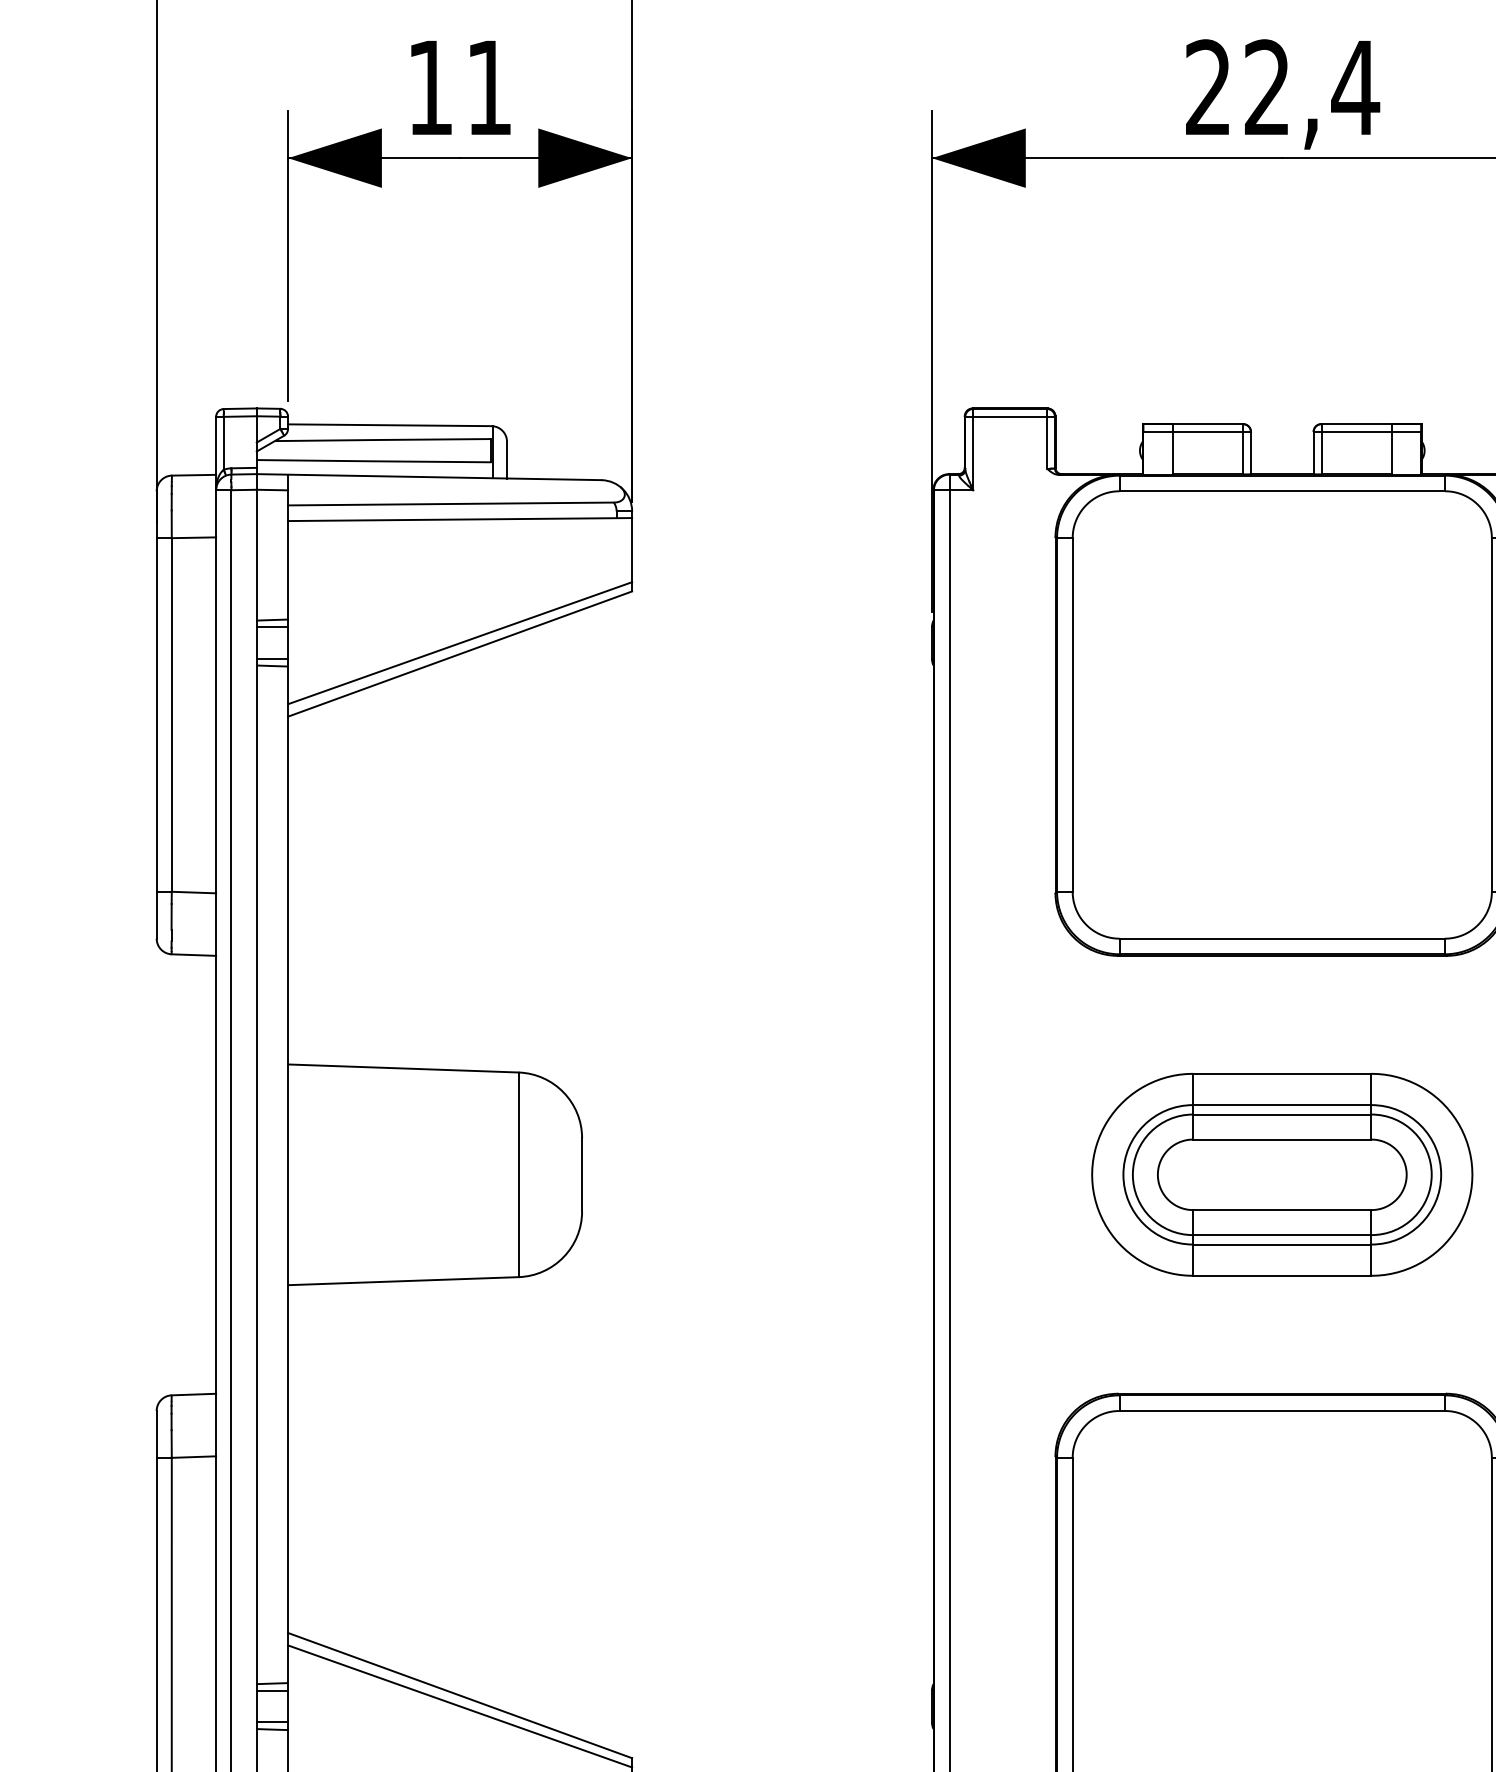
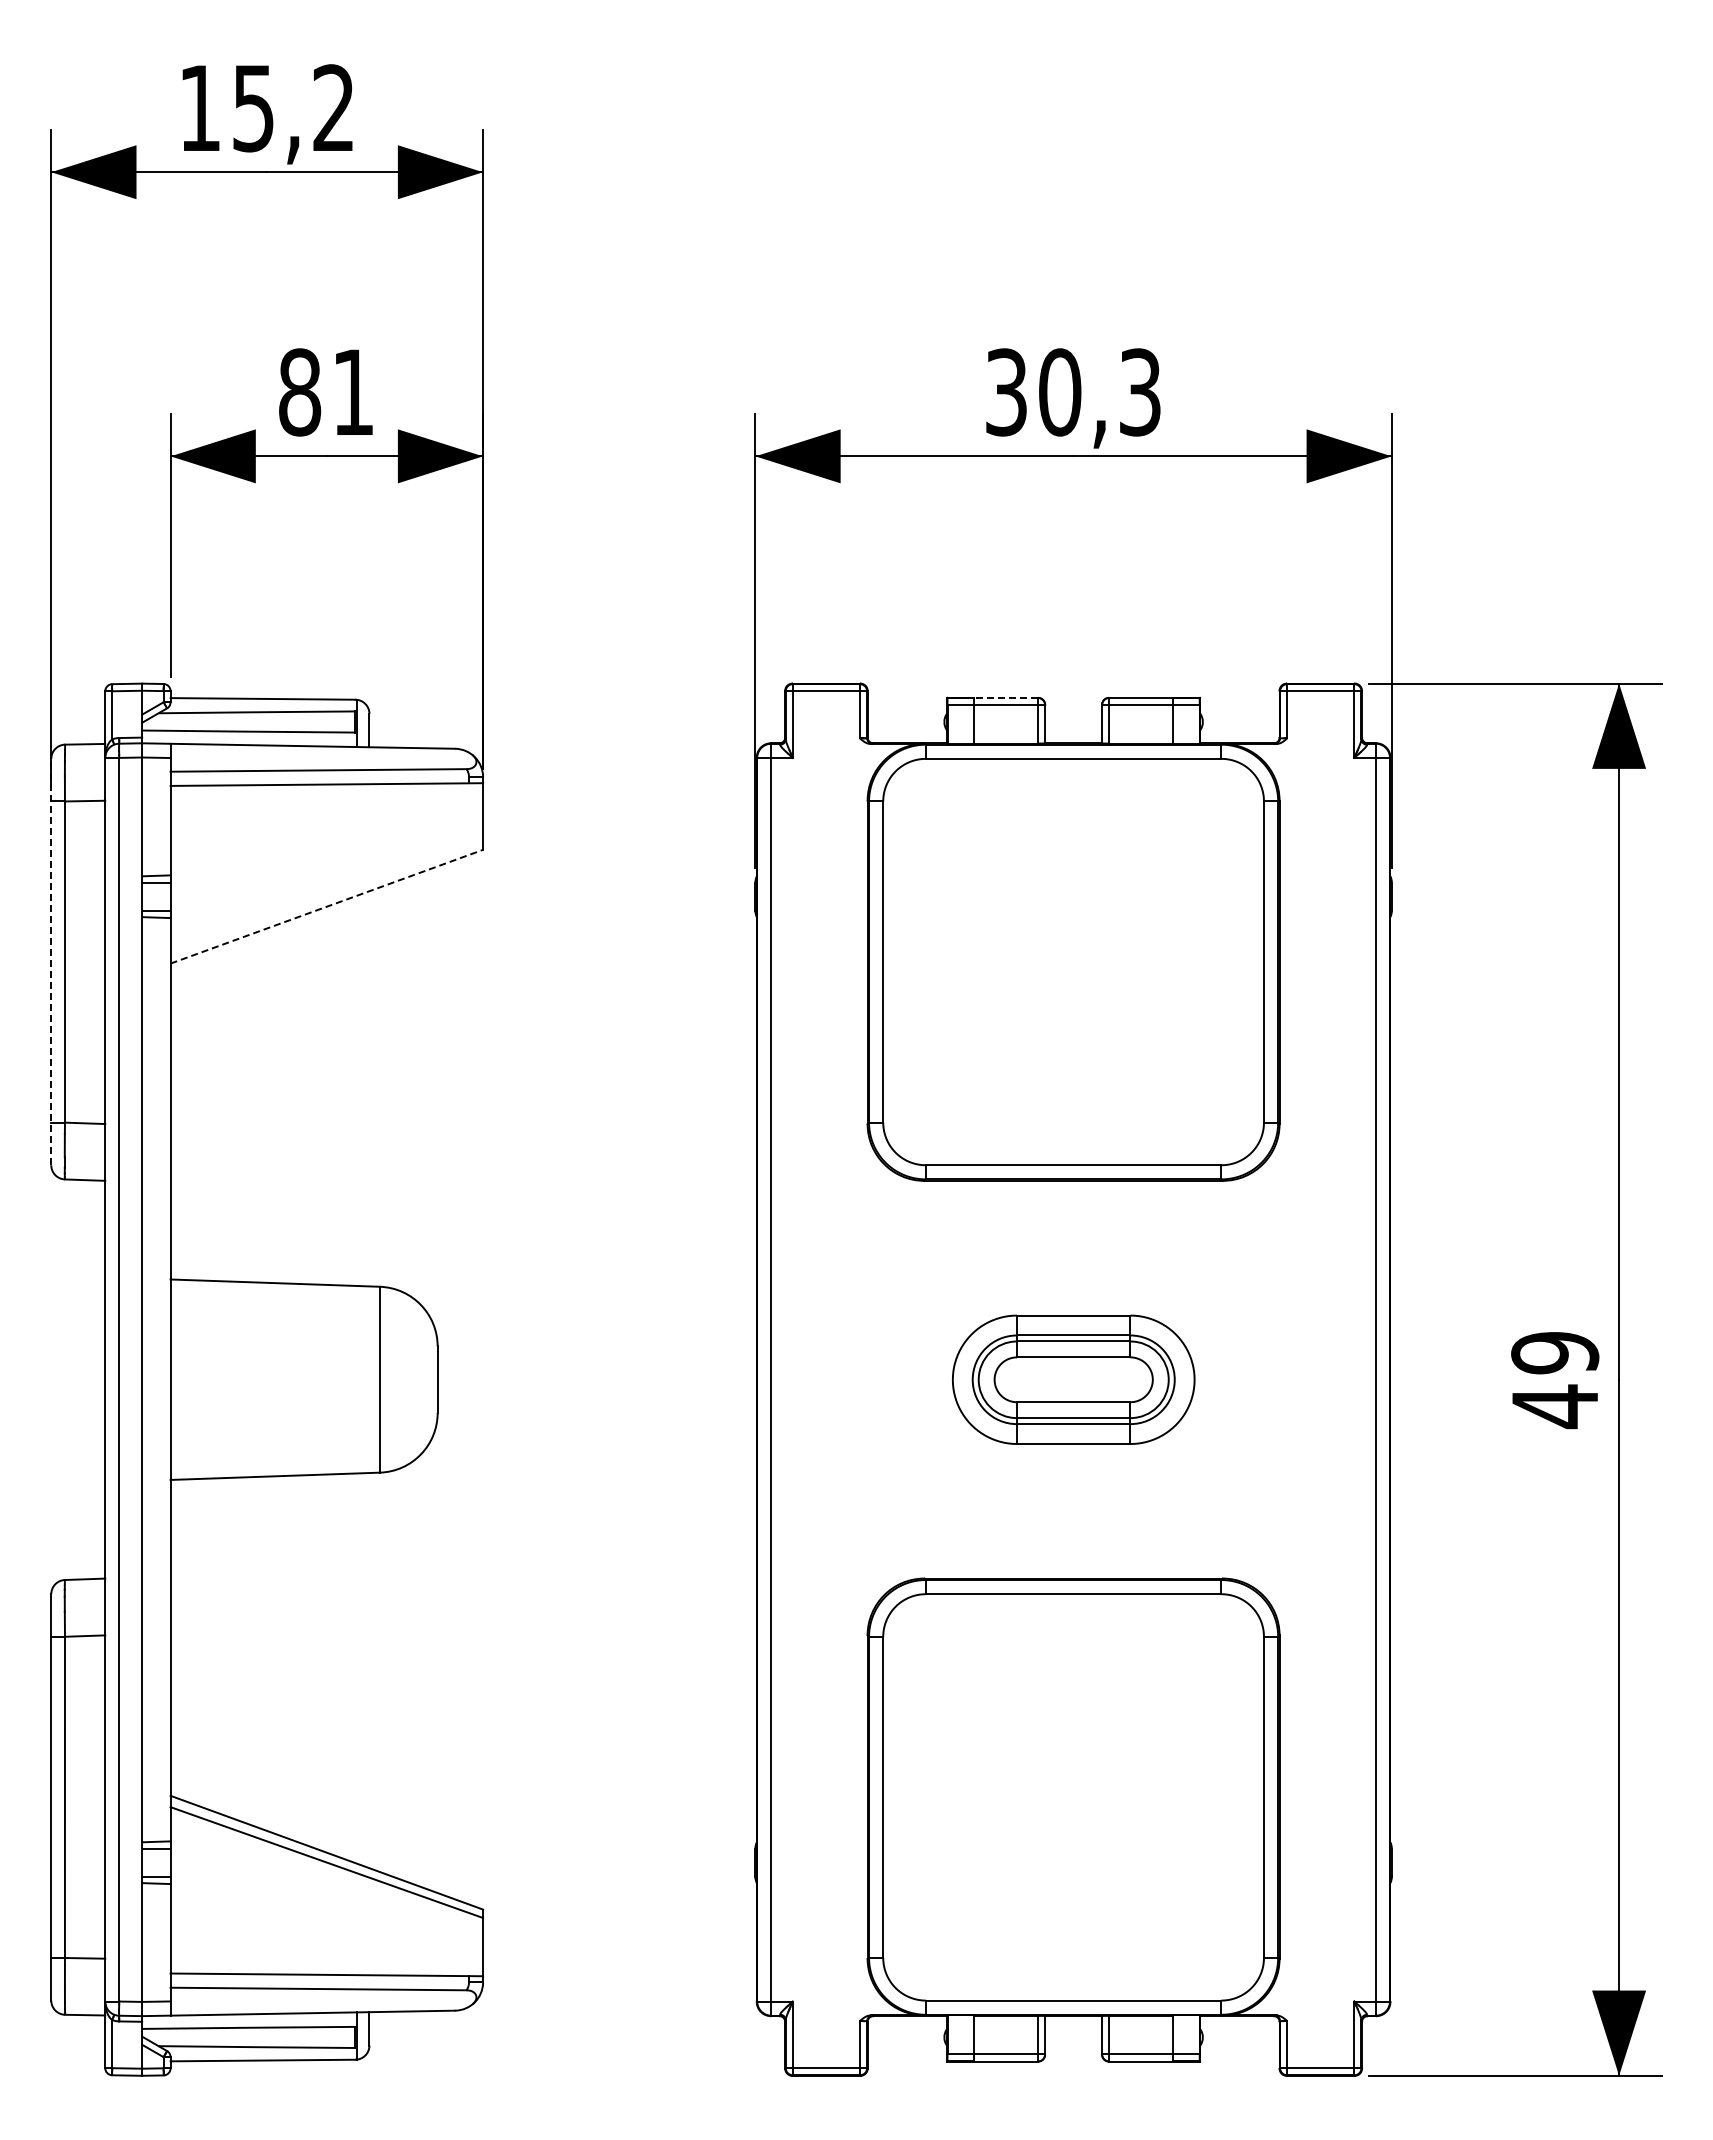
text: (431, 87) -> (300, 392), 11 -> 81
text: (1283, 87) -> (1074, 392), 22,4 -> 30,3
line: (1208, 423) -> (1006, 697), solid -> dashed
line: (459, 642) -> (326, 896), removed
line: (460, 653) -> (327, 906), solid -> dashed
line: (156, 714) -> (51, 961), solid -> dashed
part: (1282, 1174) -> (1073, 1379), size x0.7

